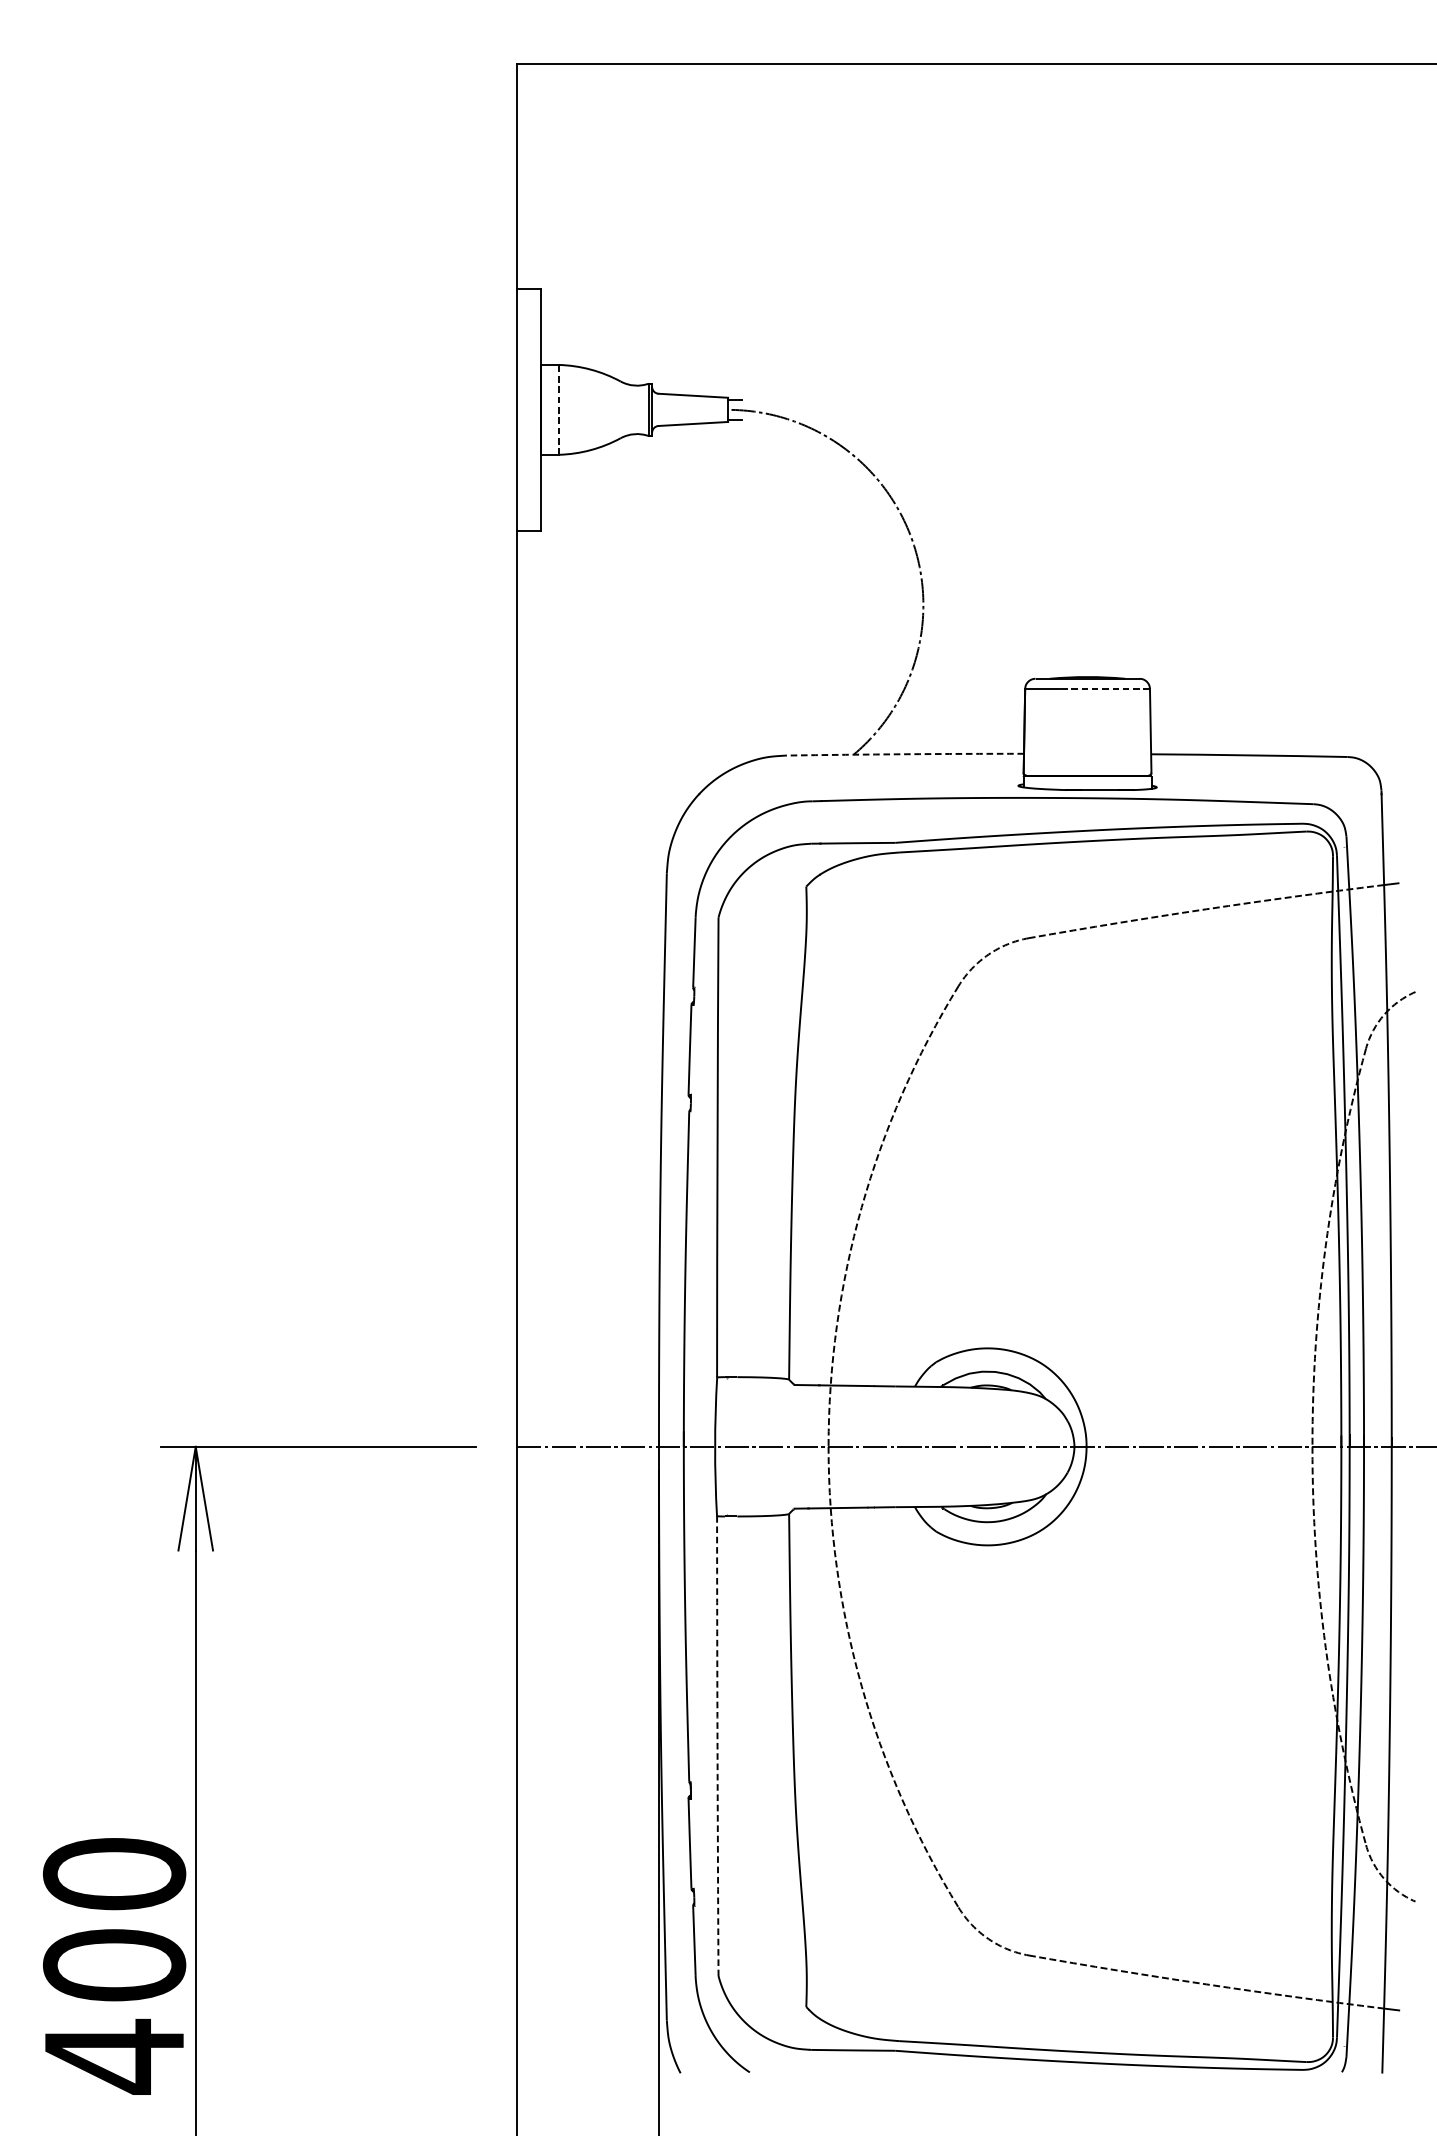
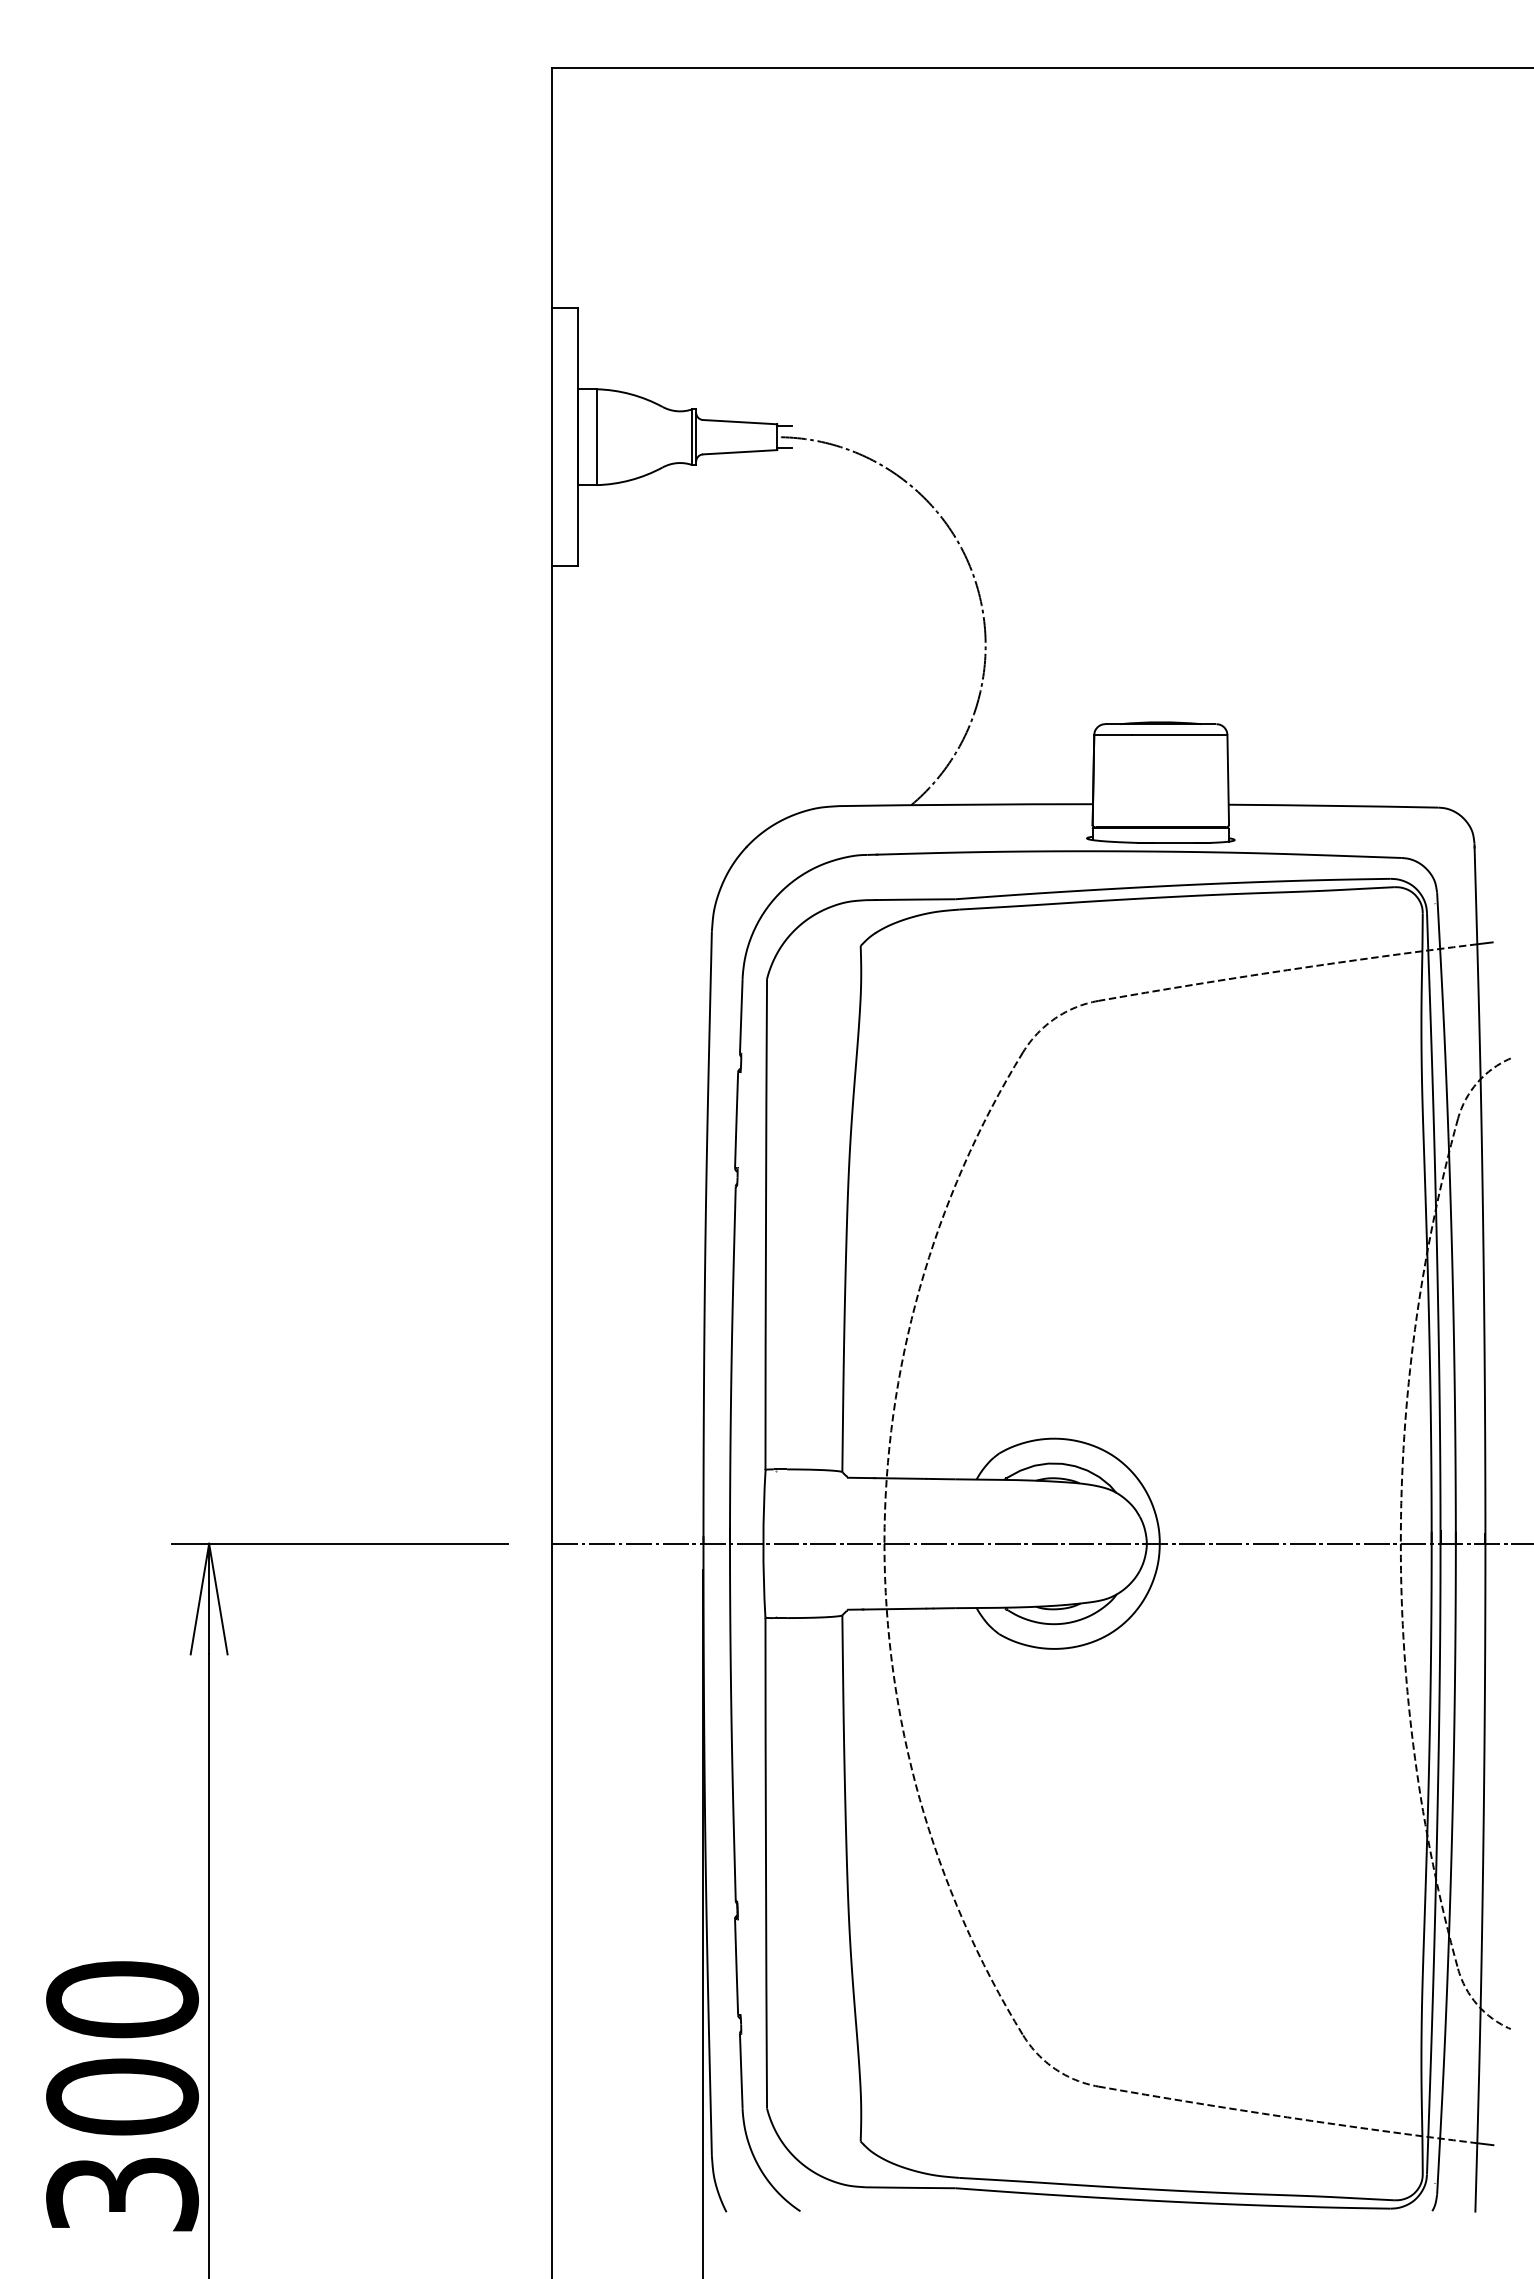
line: (558, 410) -> (596, 437), dashed -> solid
line: (1105, 689) -> (1179, 735), dashed -> solid
arc: (905, 754) -> (966, 804), dashed -> solid
arc: (717, 1746) -> (765, 1863), dashed -> solid
text: (114, 2056) -> (122, 2194), 400 -> 300

